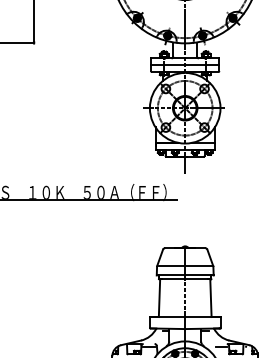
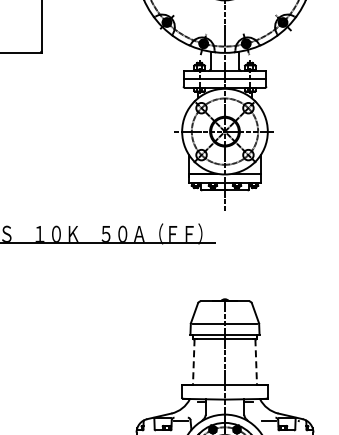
line: (159, 298) -> (193, 362), solid -> dashed
line: (211, 298) -> (256, 362), solid -> dashed

